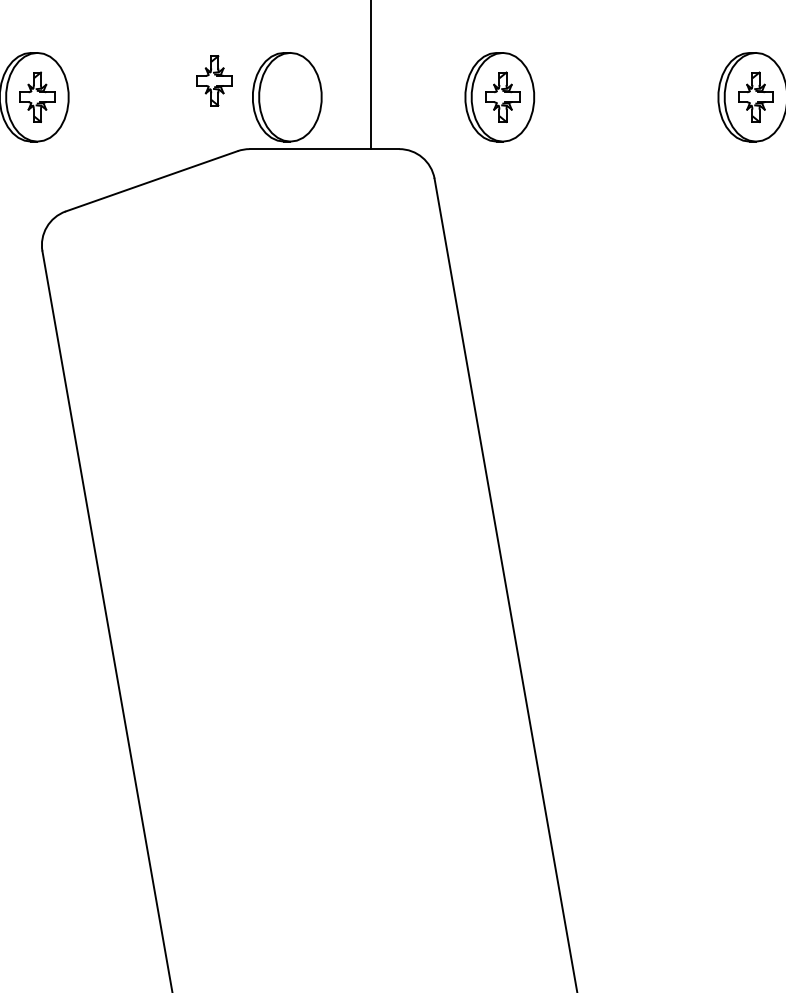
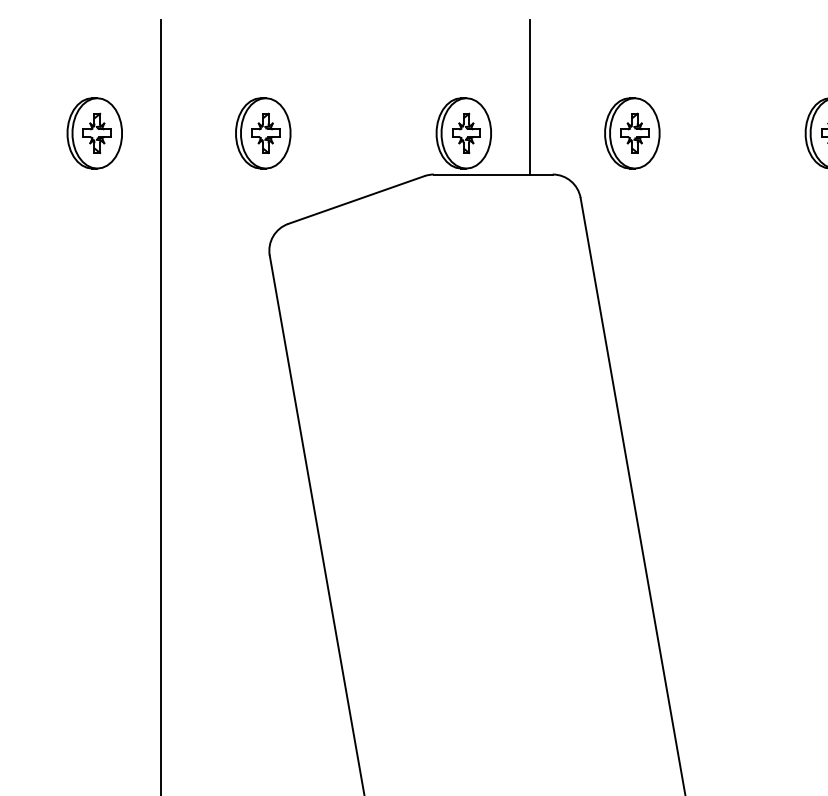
part: (214, 79) -> (466, 132), moved

